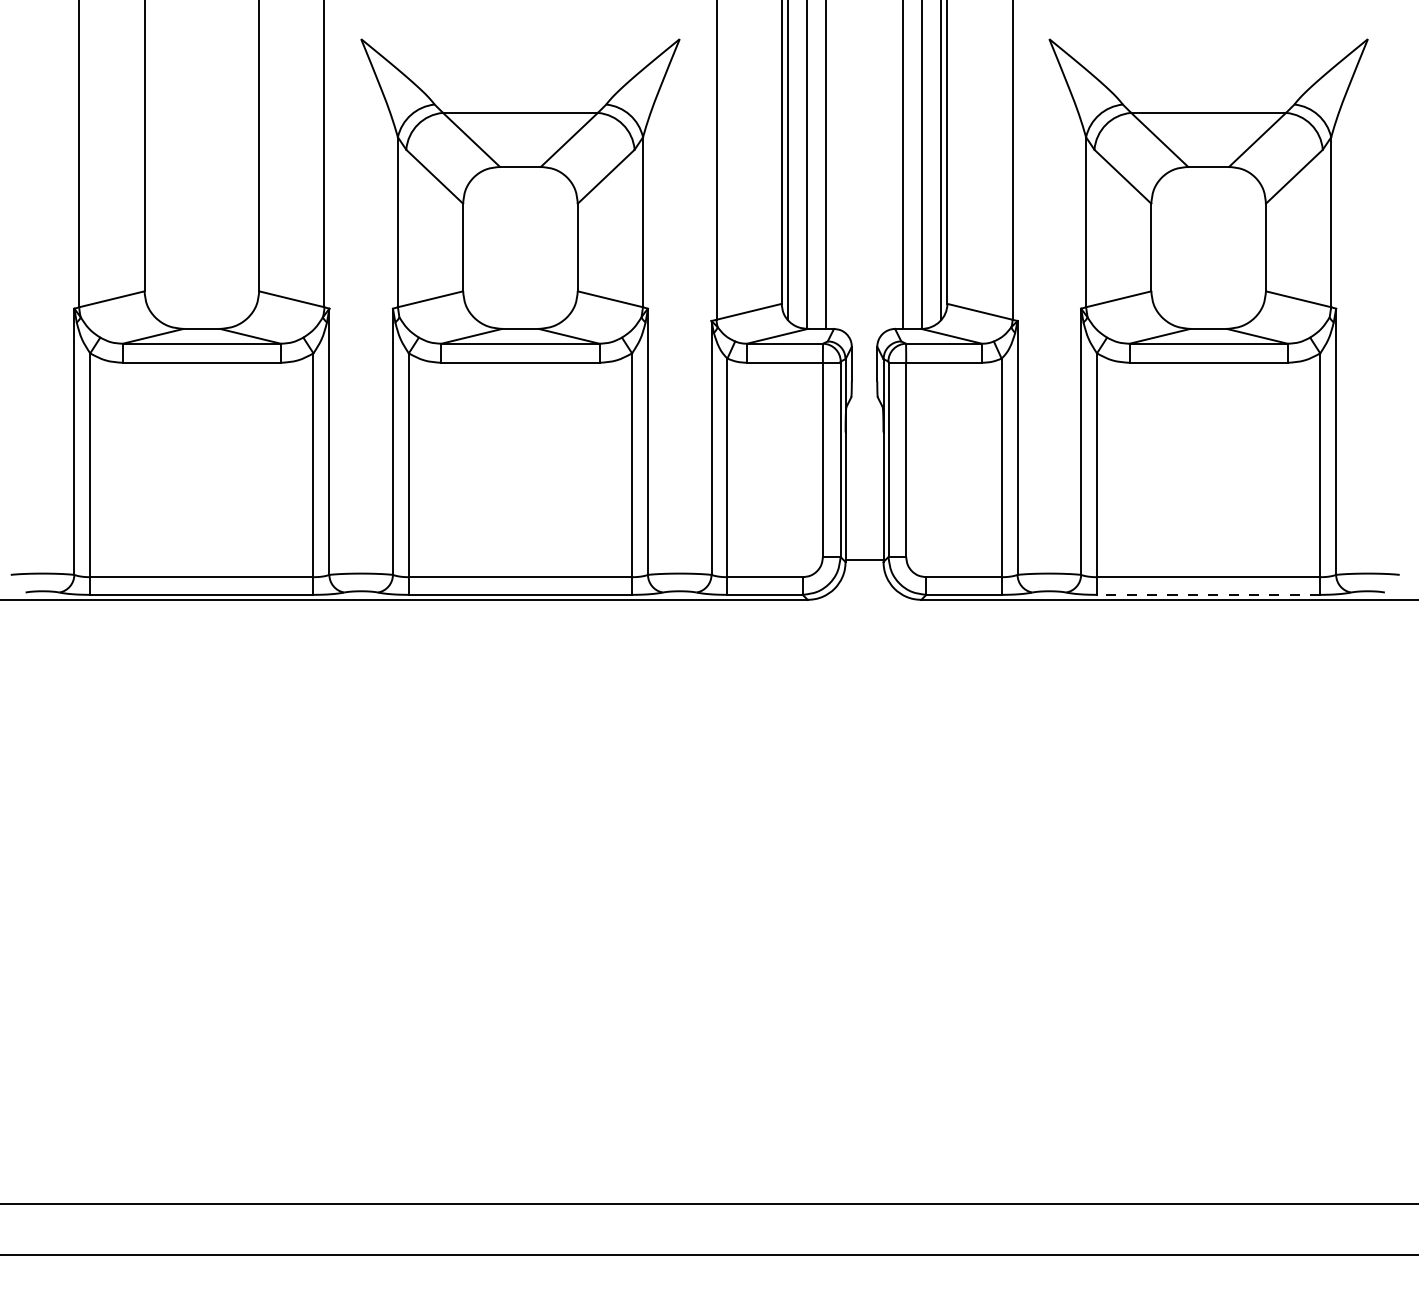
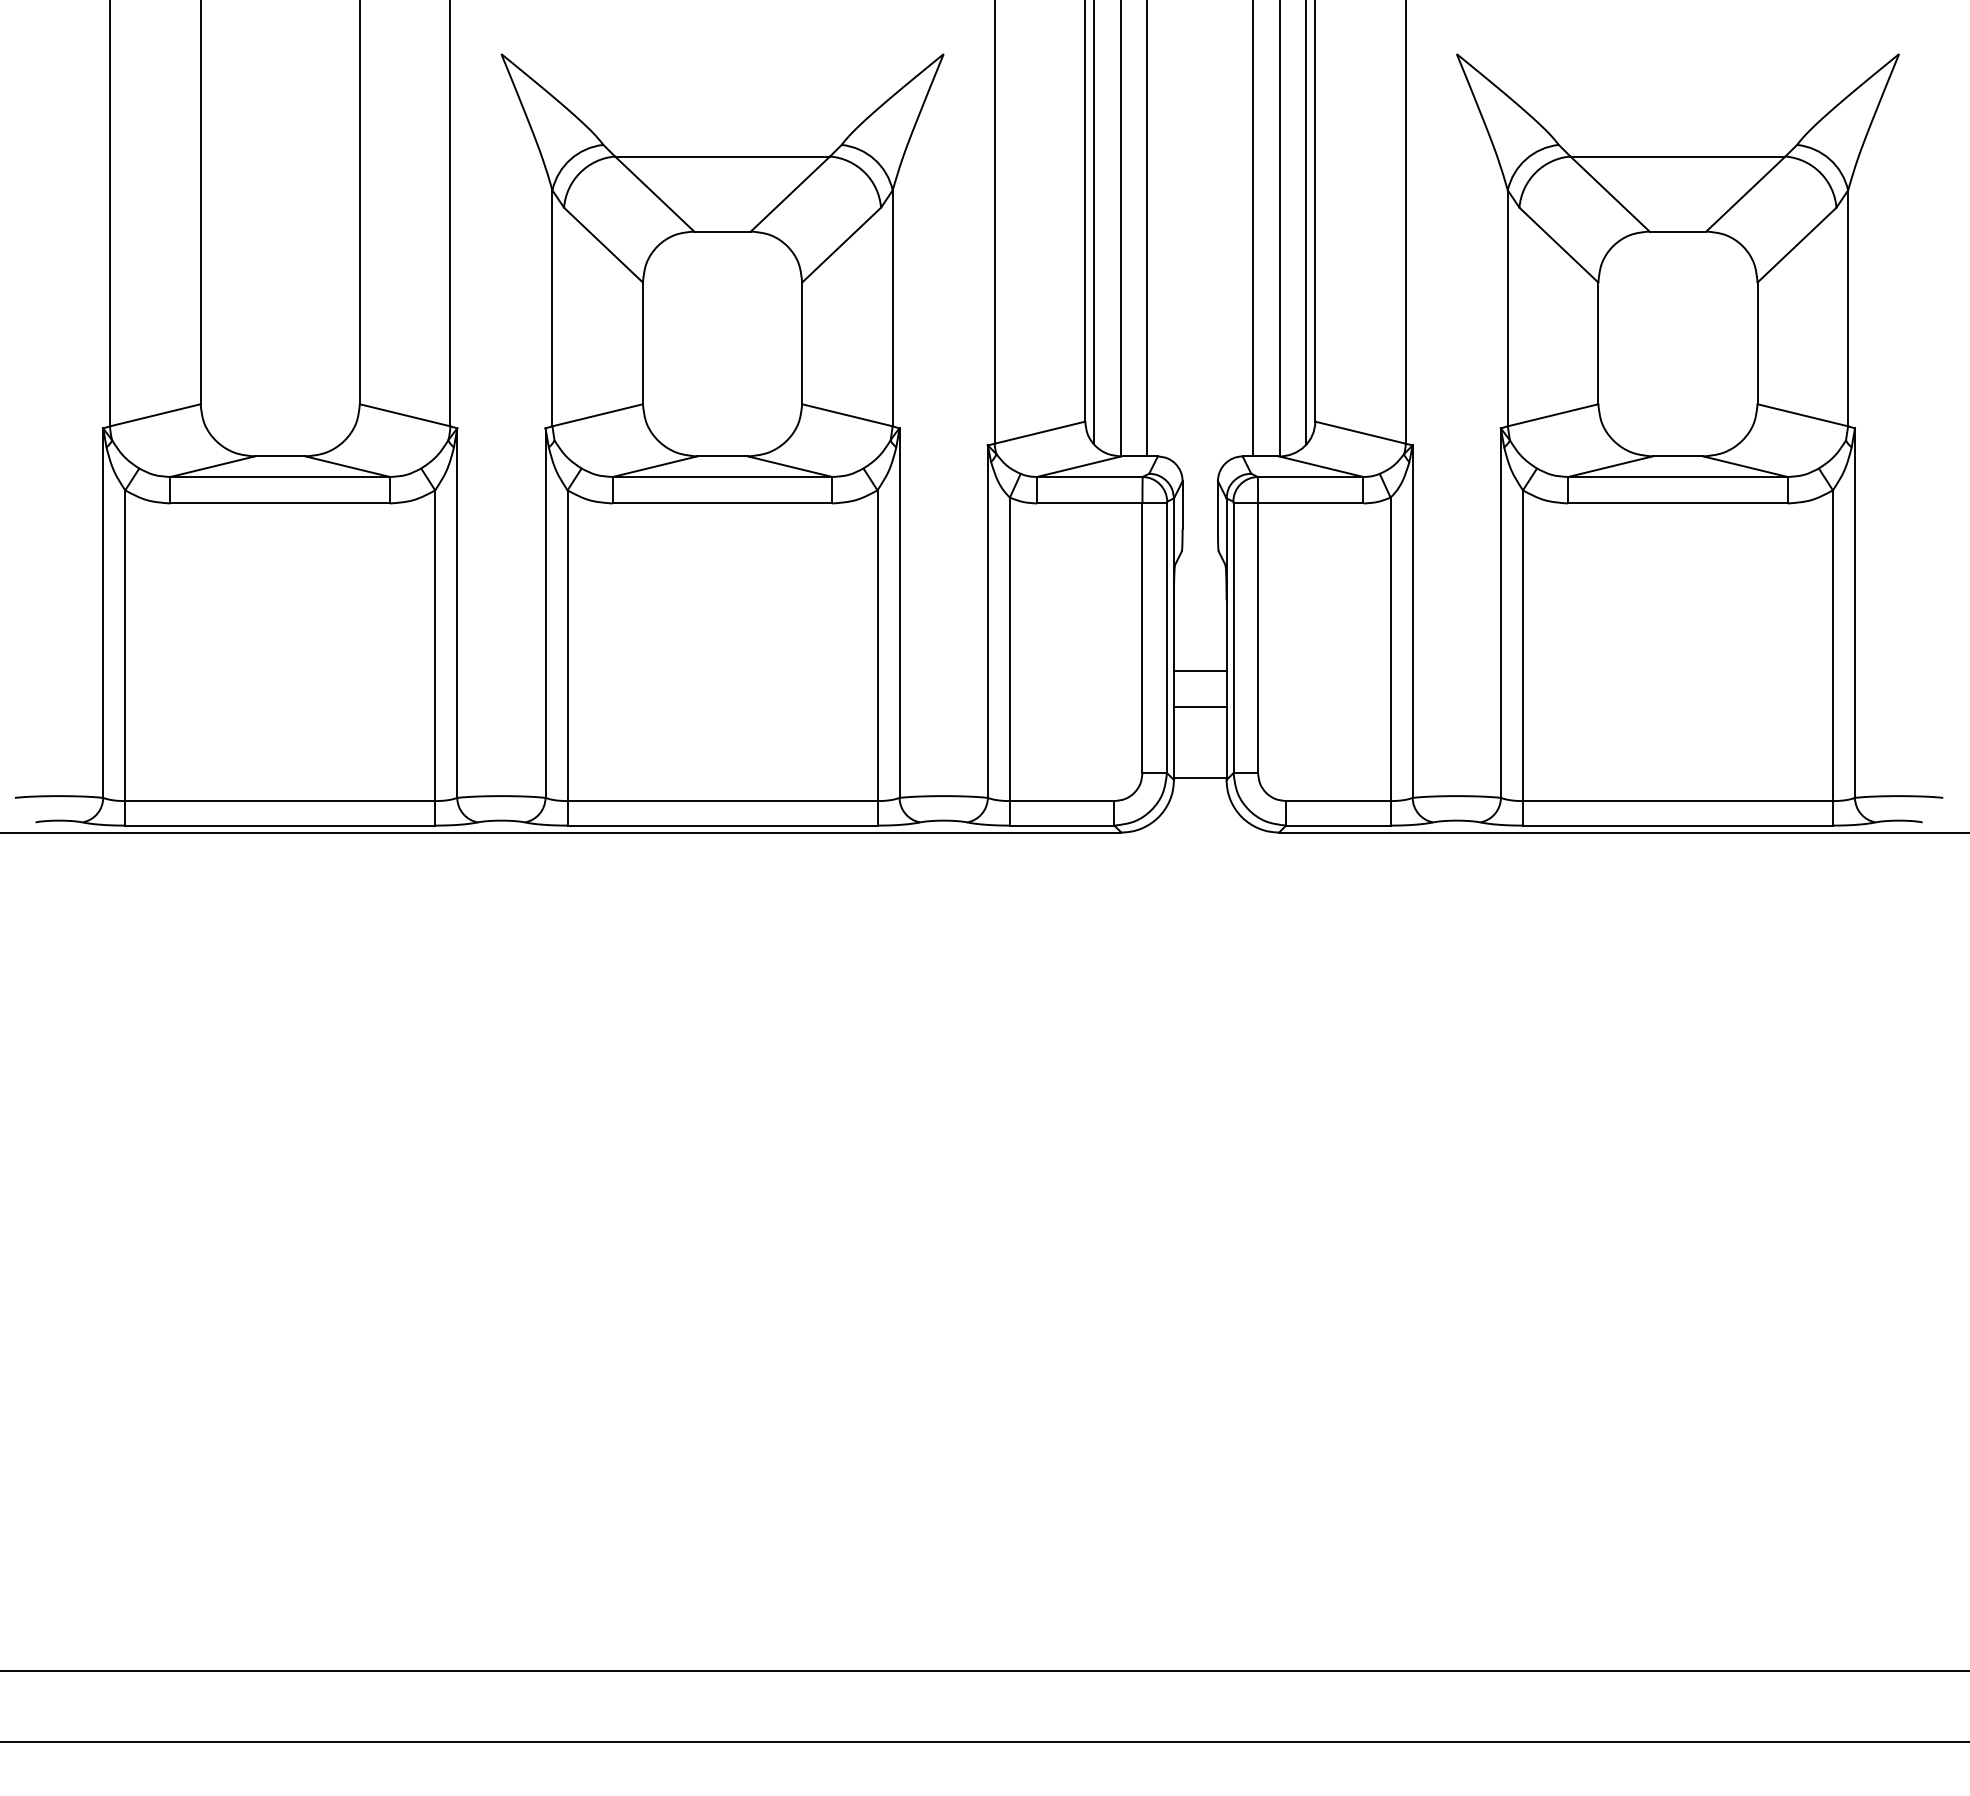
line: (864, 483) -> (1199, 671), added
line: (864, 509) -> (1199, 706), added
line: (1208, 594) -> (1677, 825), dashed -> solid

